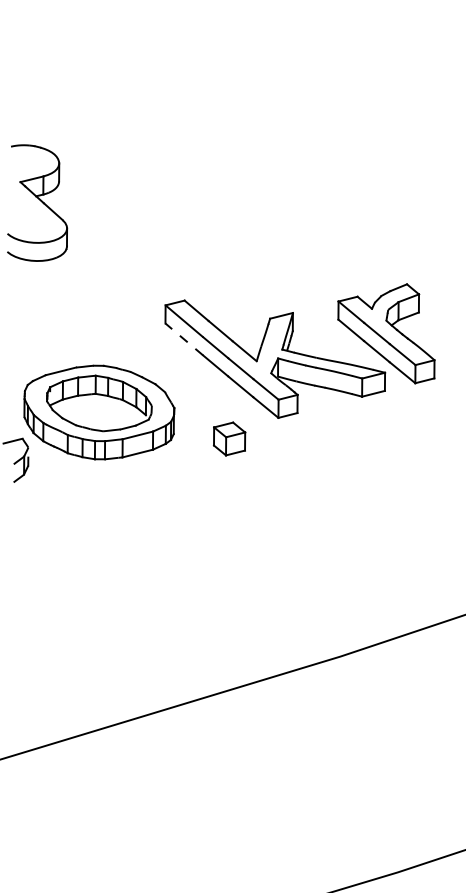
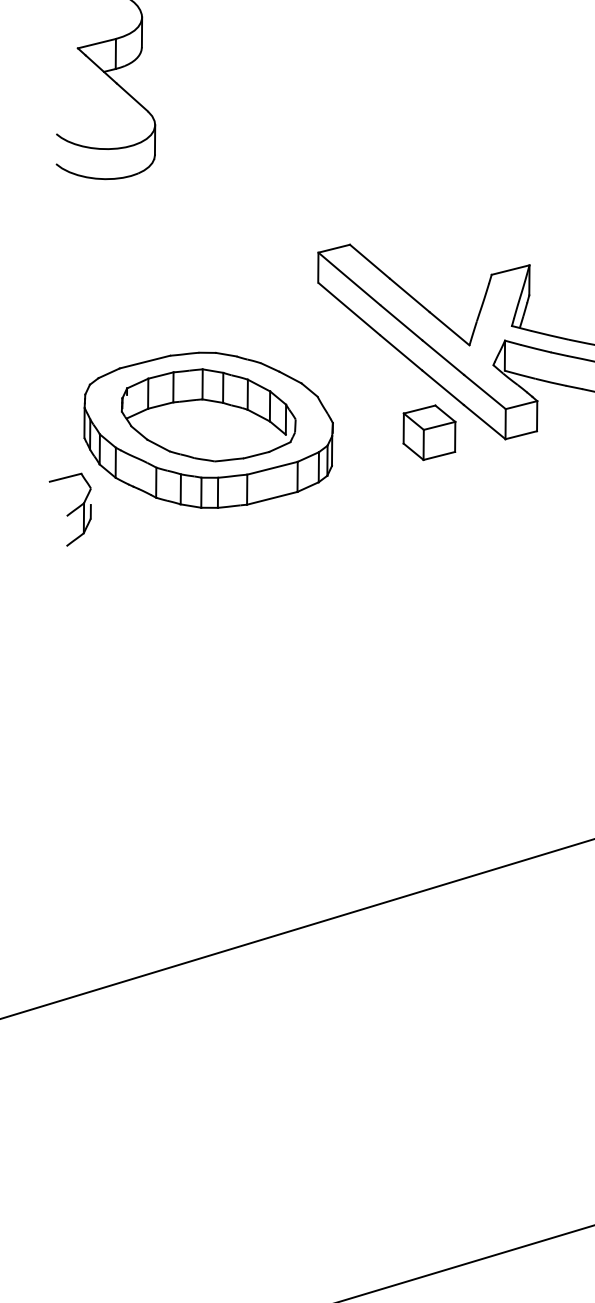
line: (183, 338) -> (348, 307), dashed -> solid
part: (229, 438) -> (429, 431), moved

